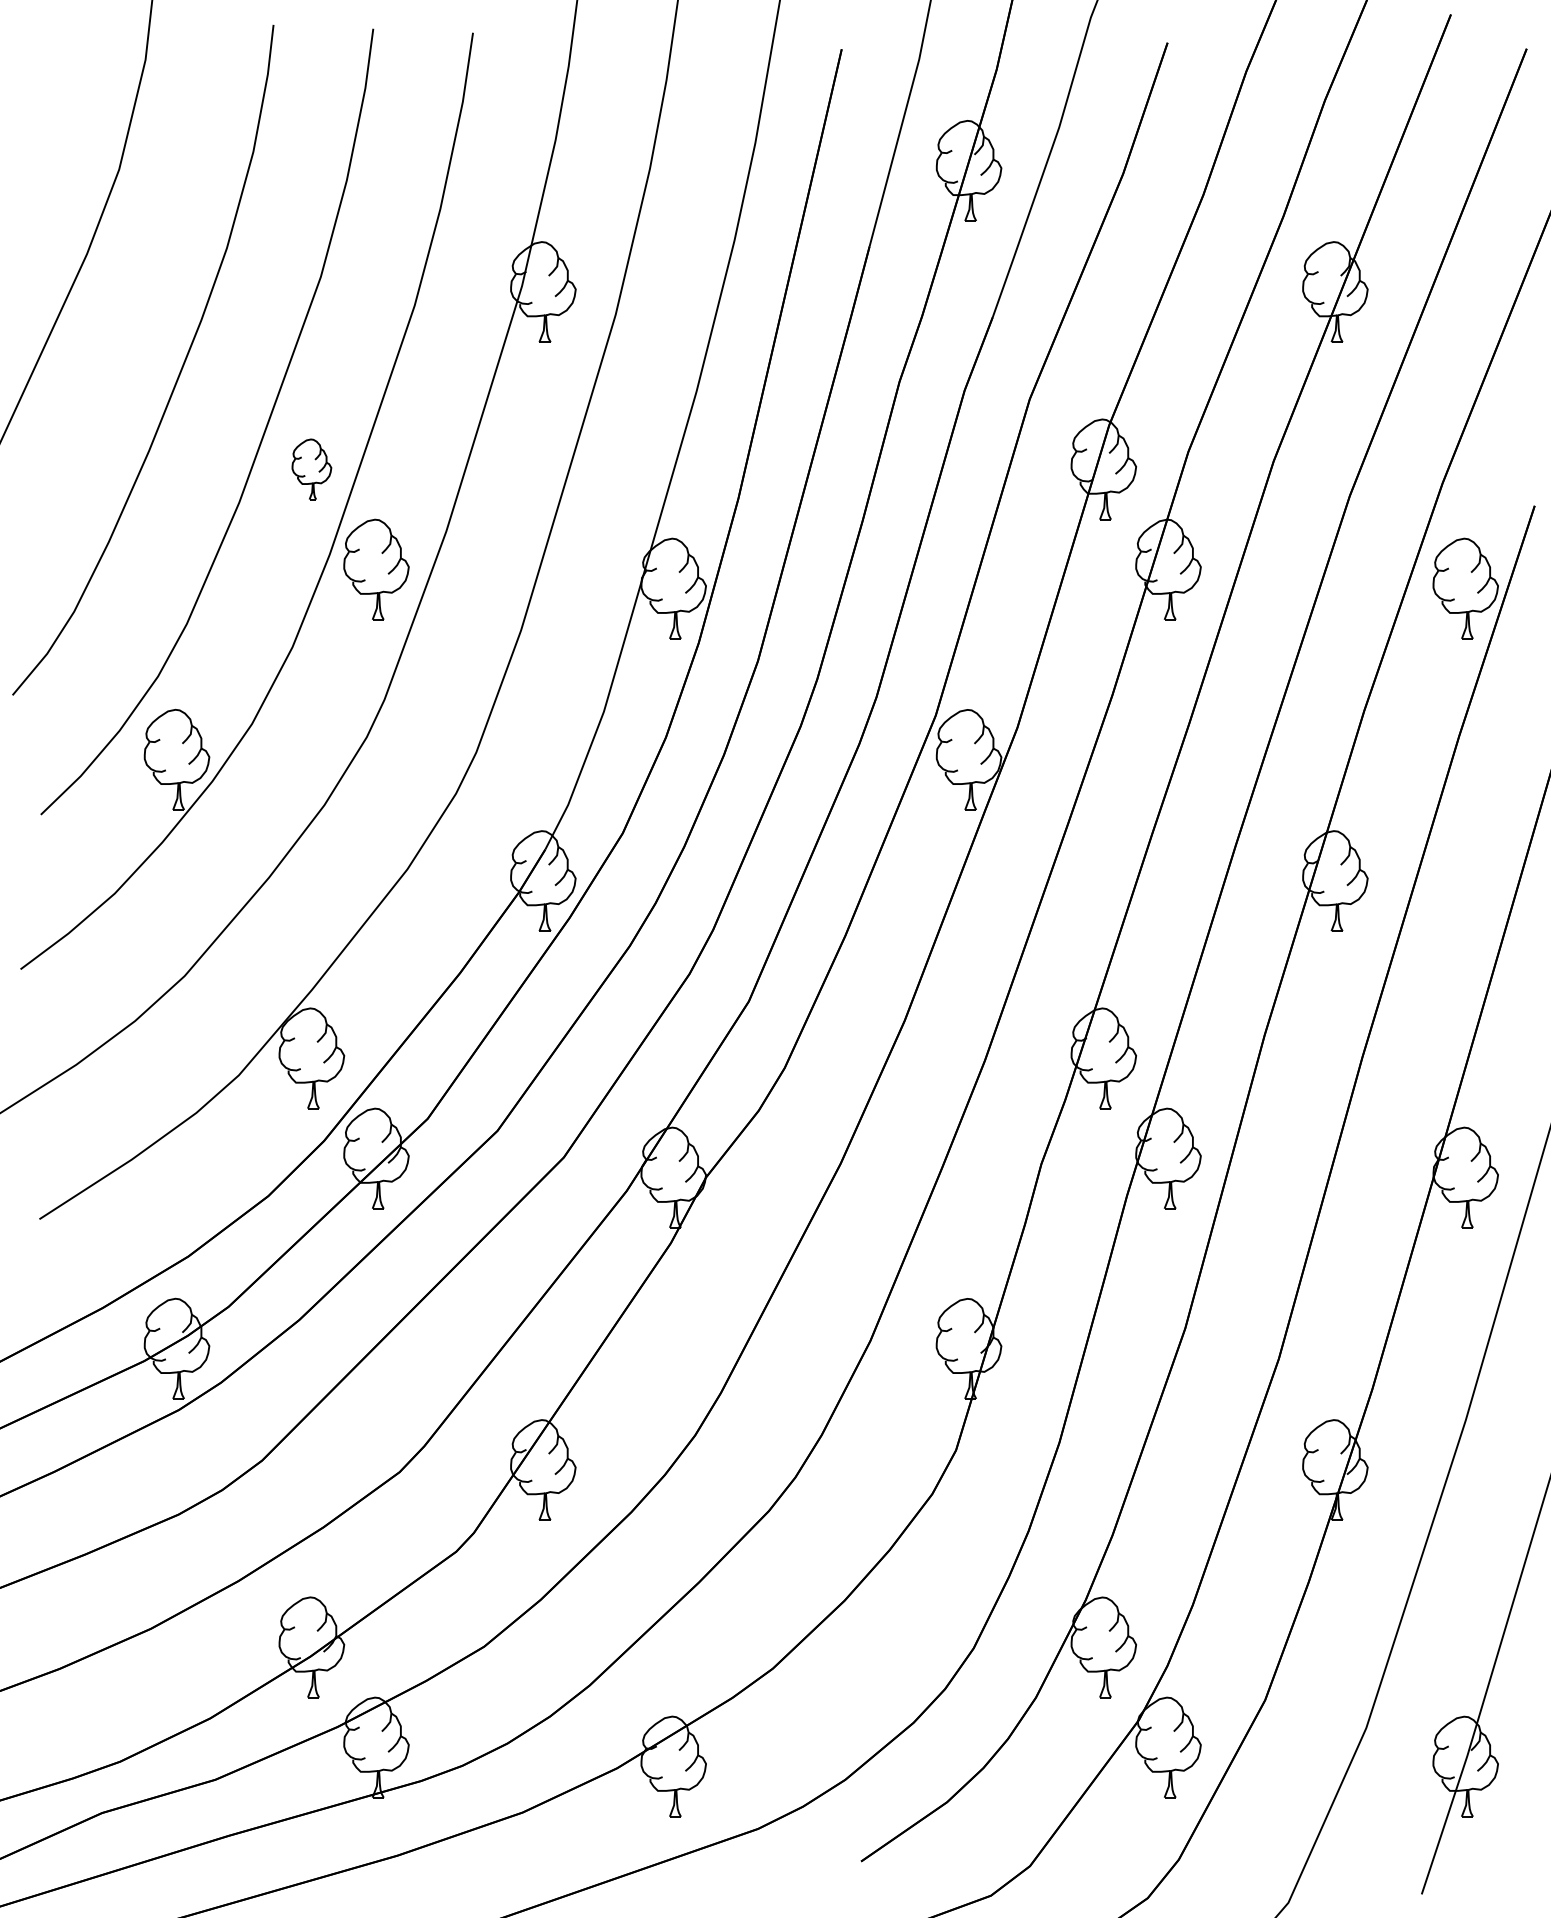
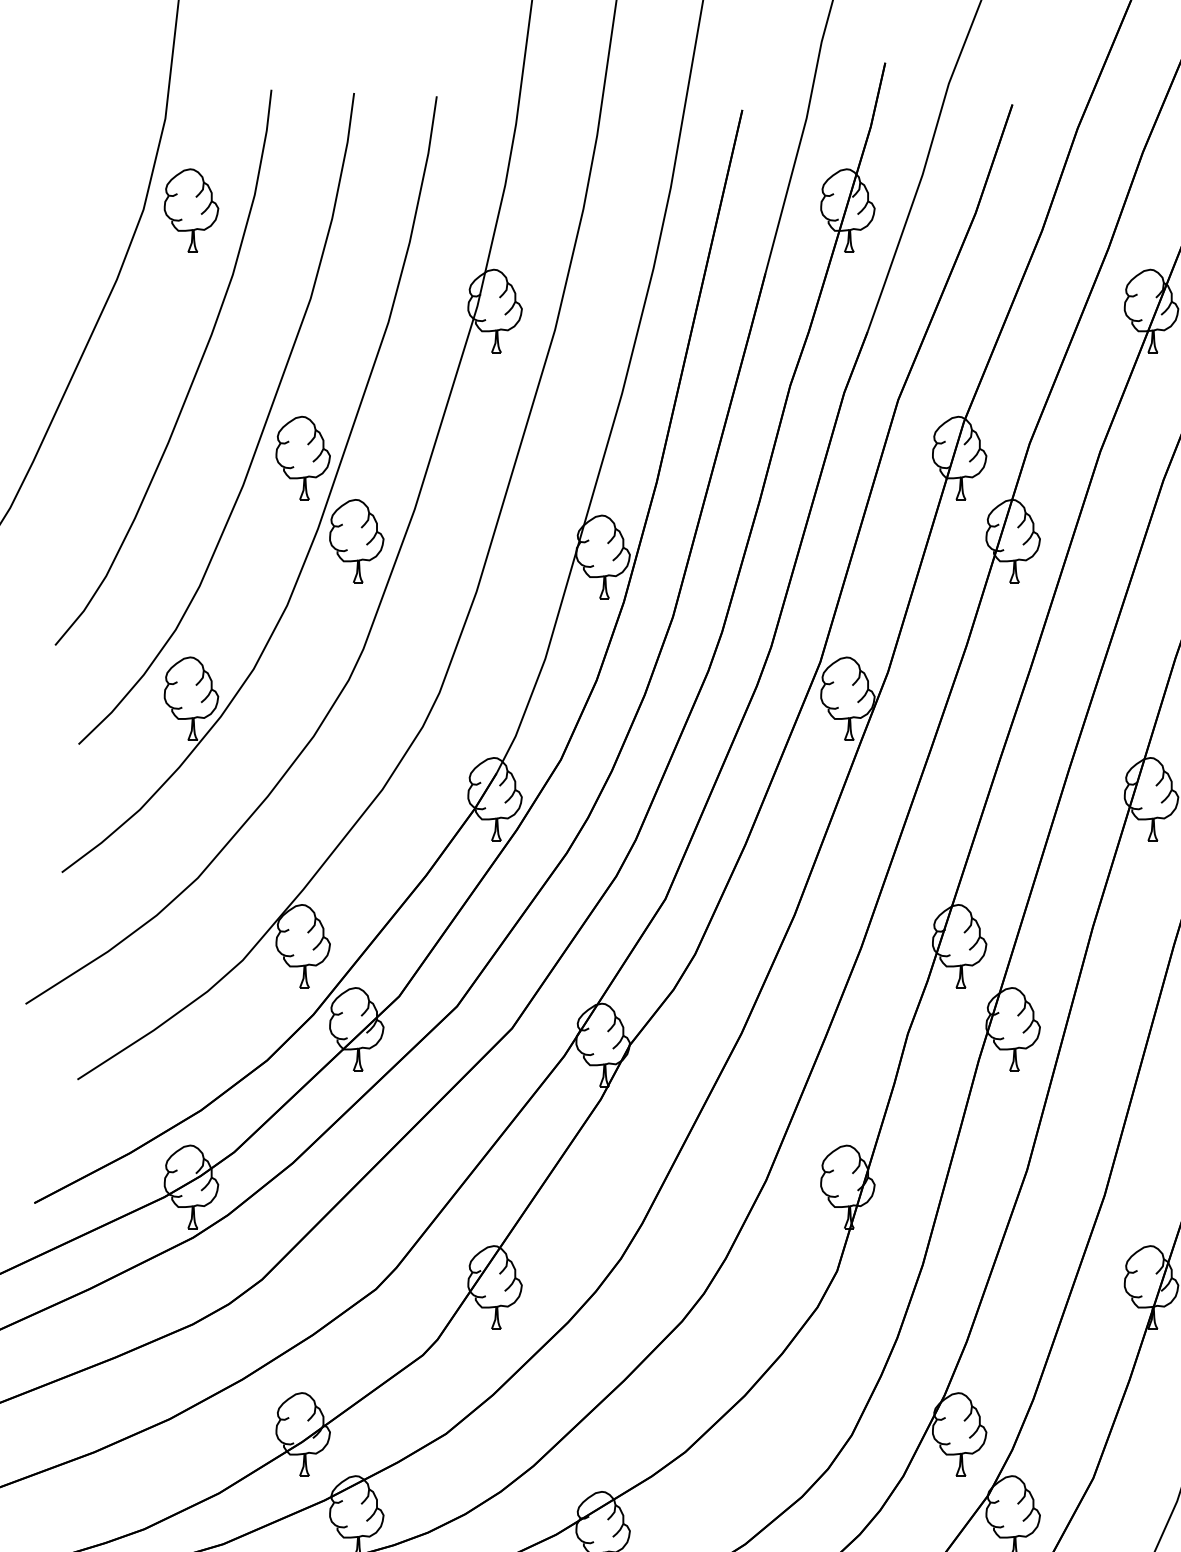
part: (176, 170) -> (191, 210), added
part: (311, 469) -> (302, 458), size x1.67

